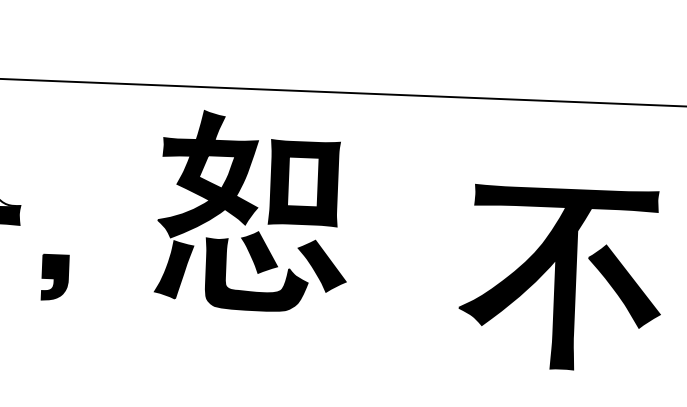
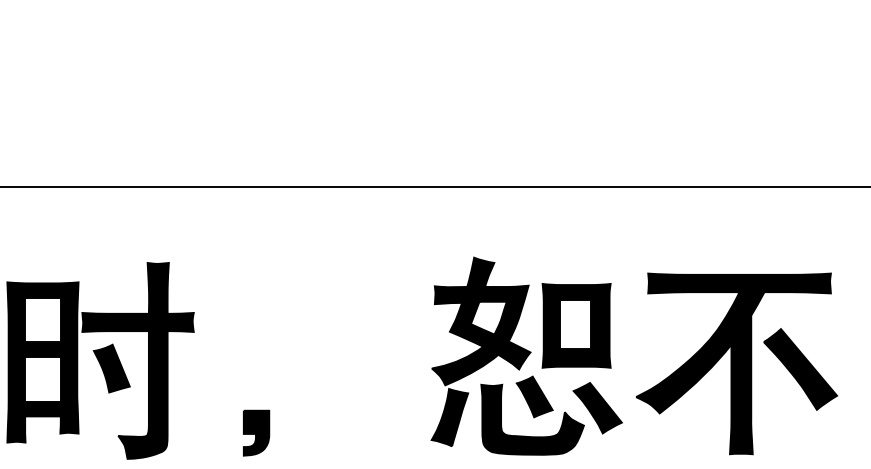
part: (253, 210) -> (526, 355), moved
part: (55, 276) -> (256, 432), moved

